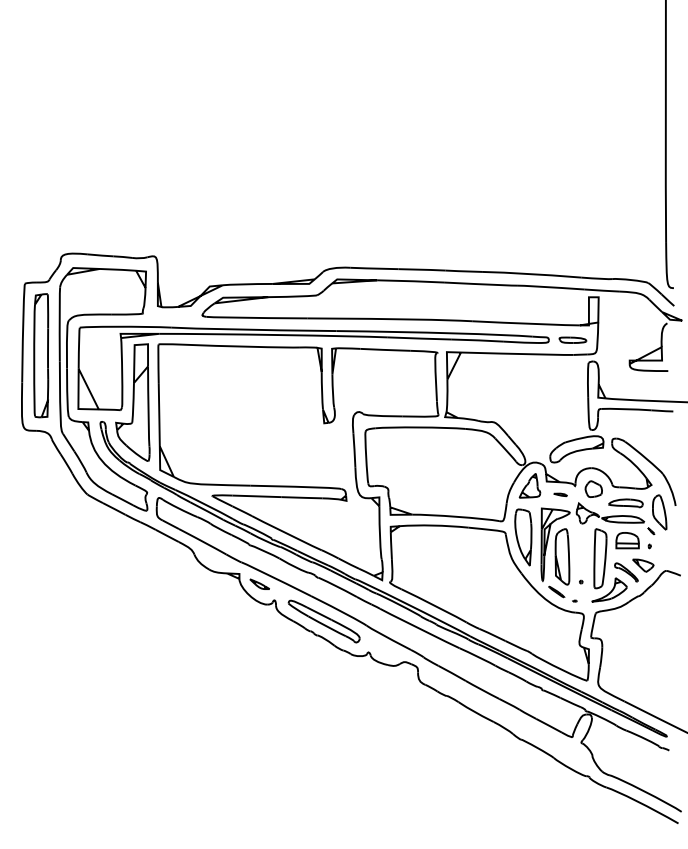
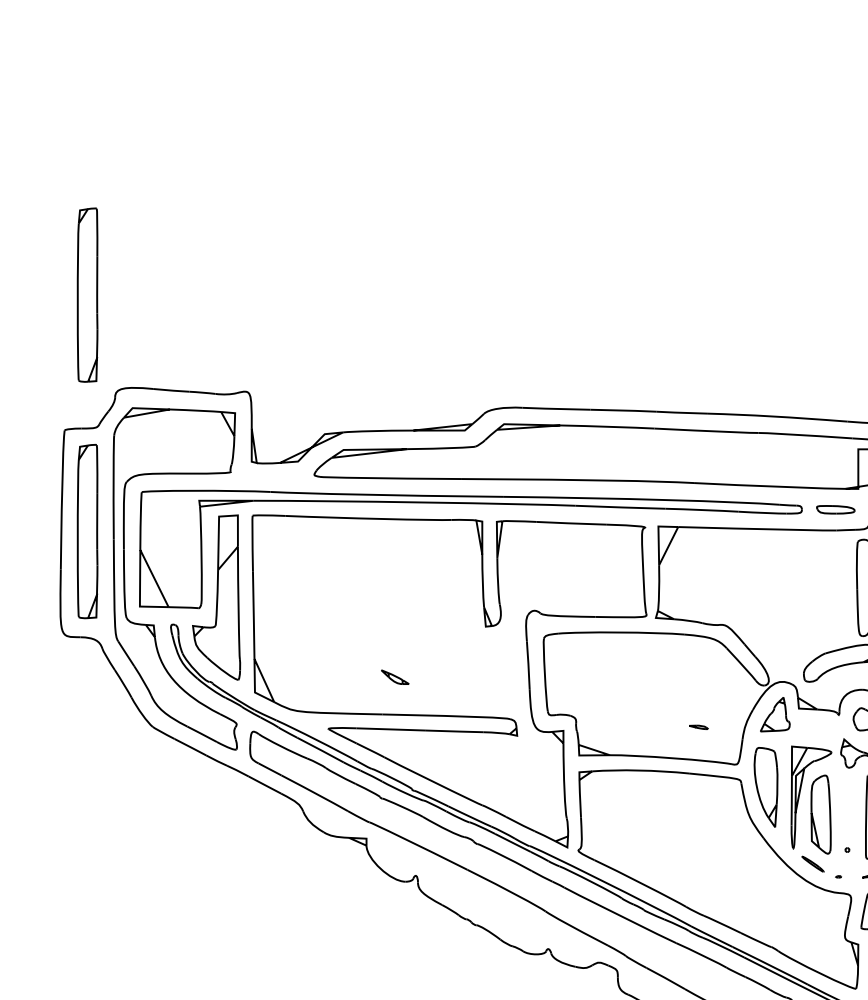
part: (41, 187) -> (87, 294), added
part: (560, 494) -> (698, 726), moved
part: (259, 583) -> (394, 676), moved
part: (323, 621) -> (484, 905), removed

